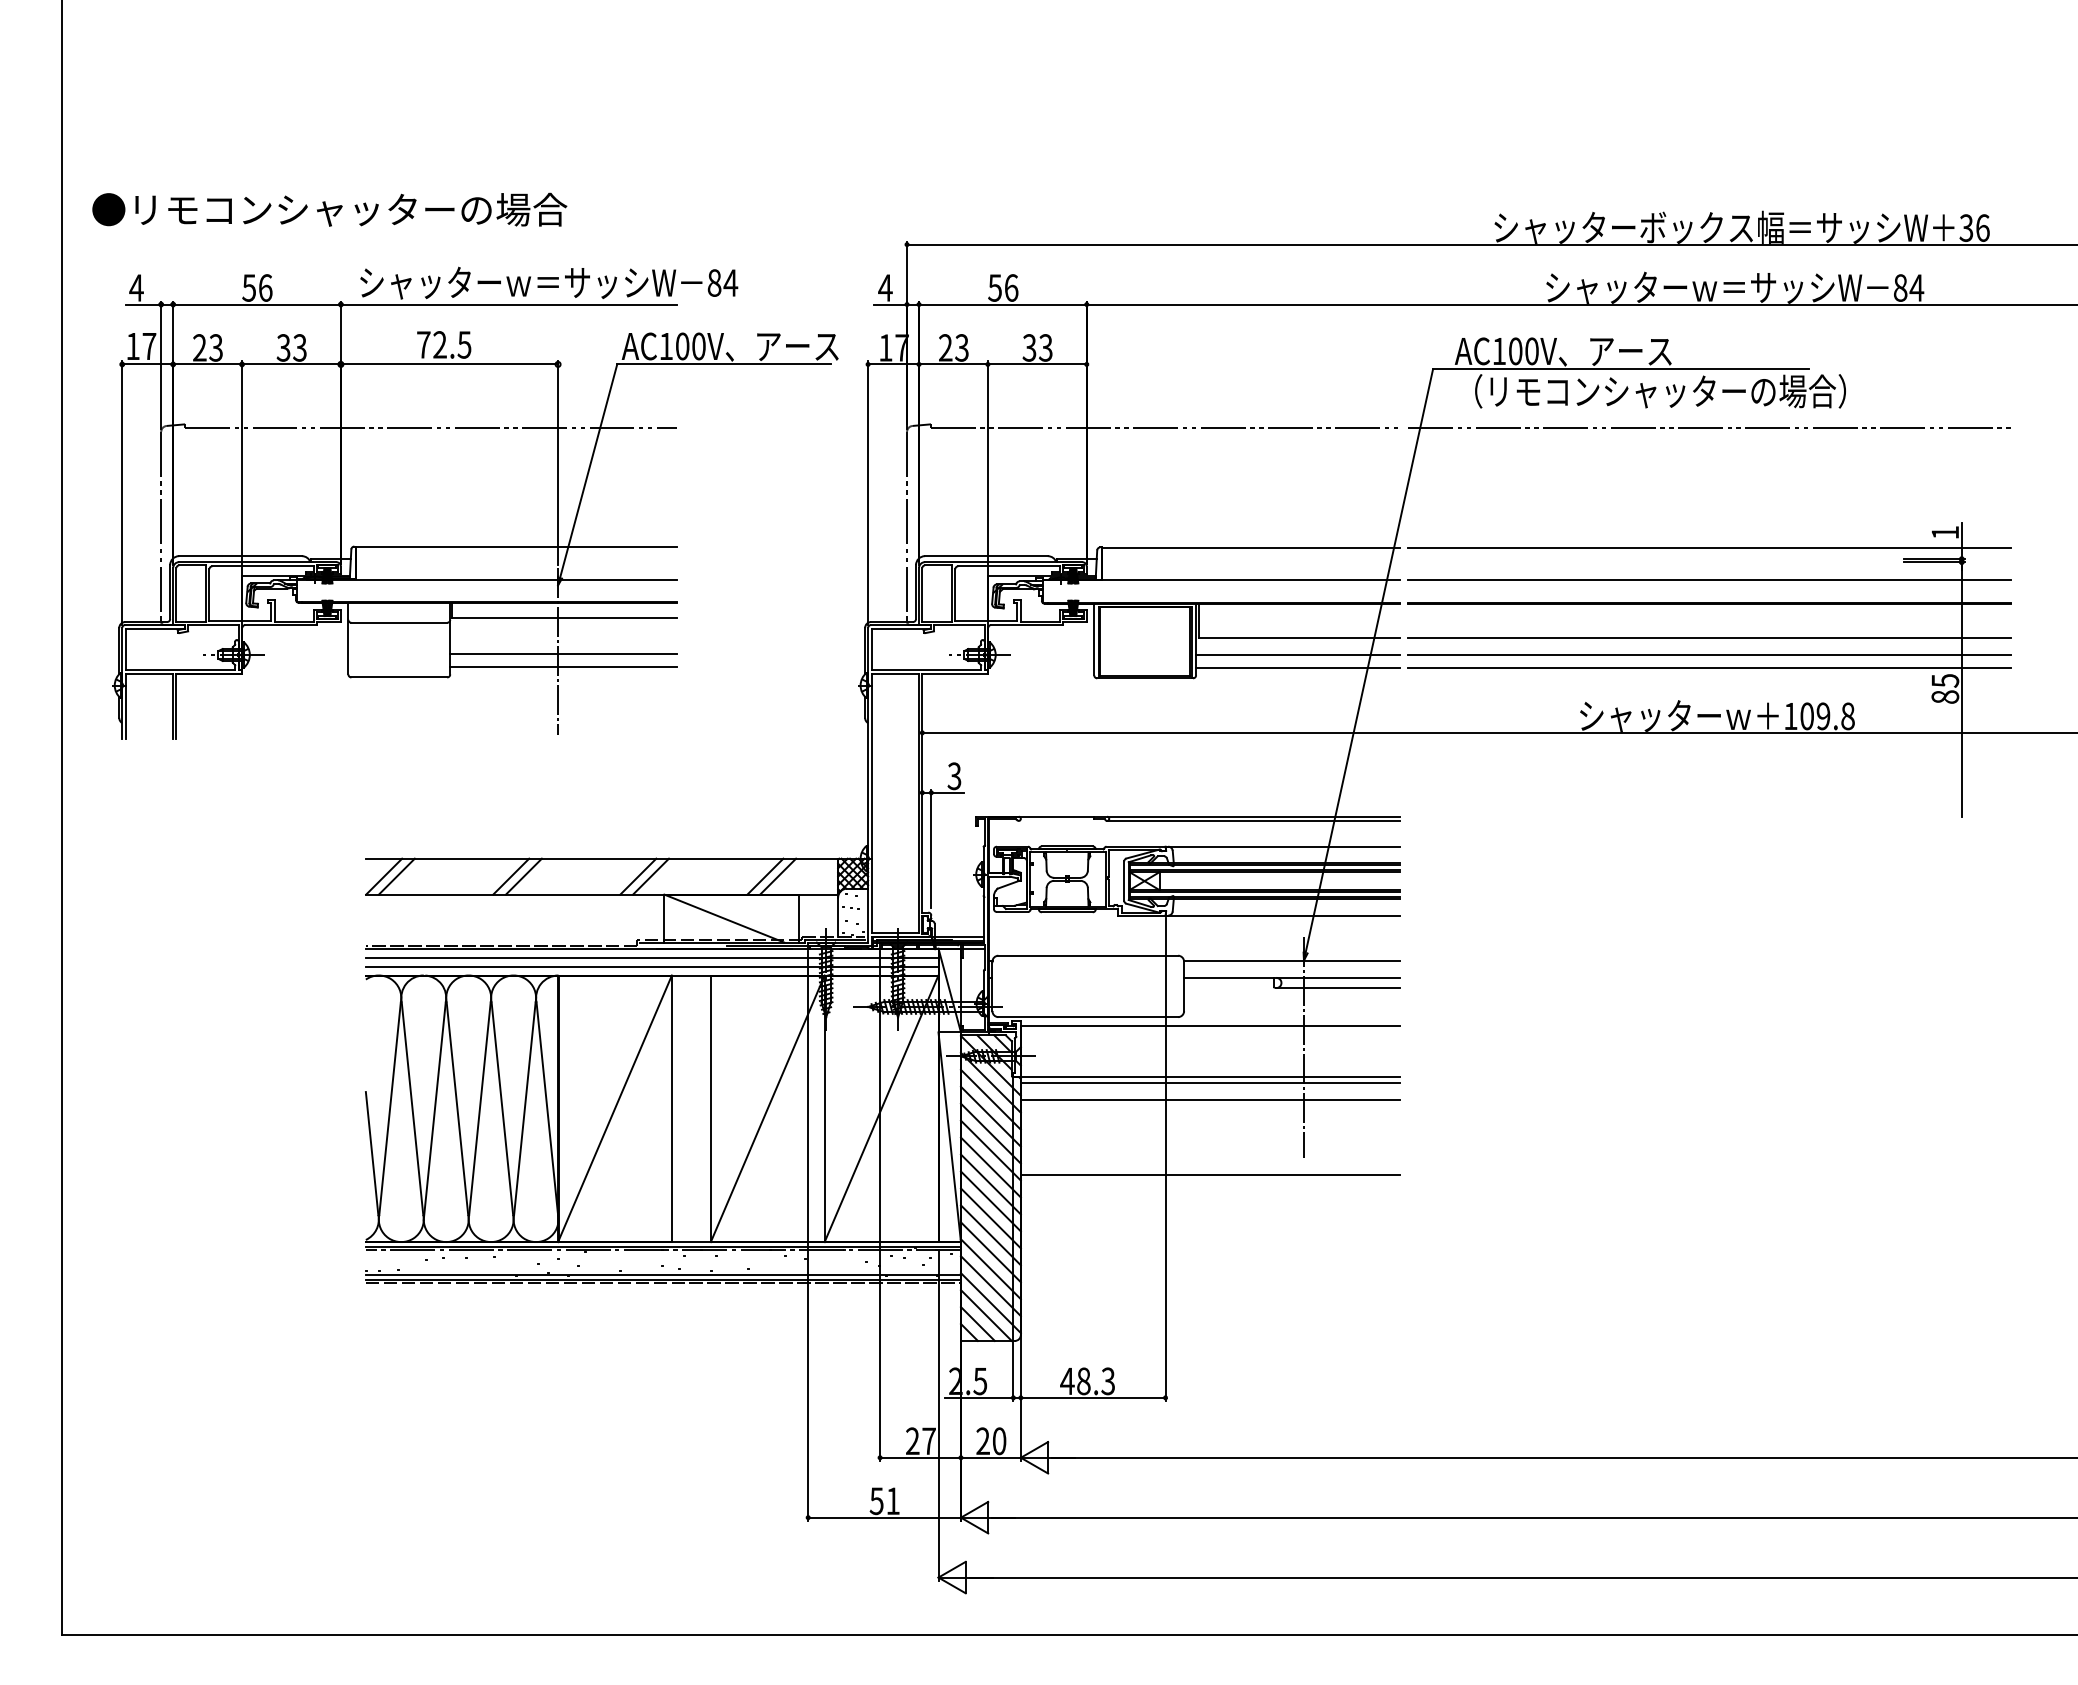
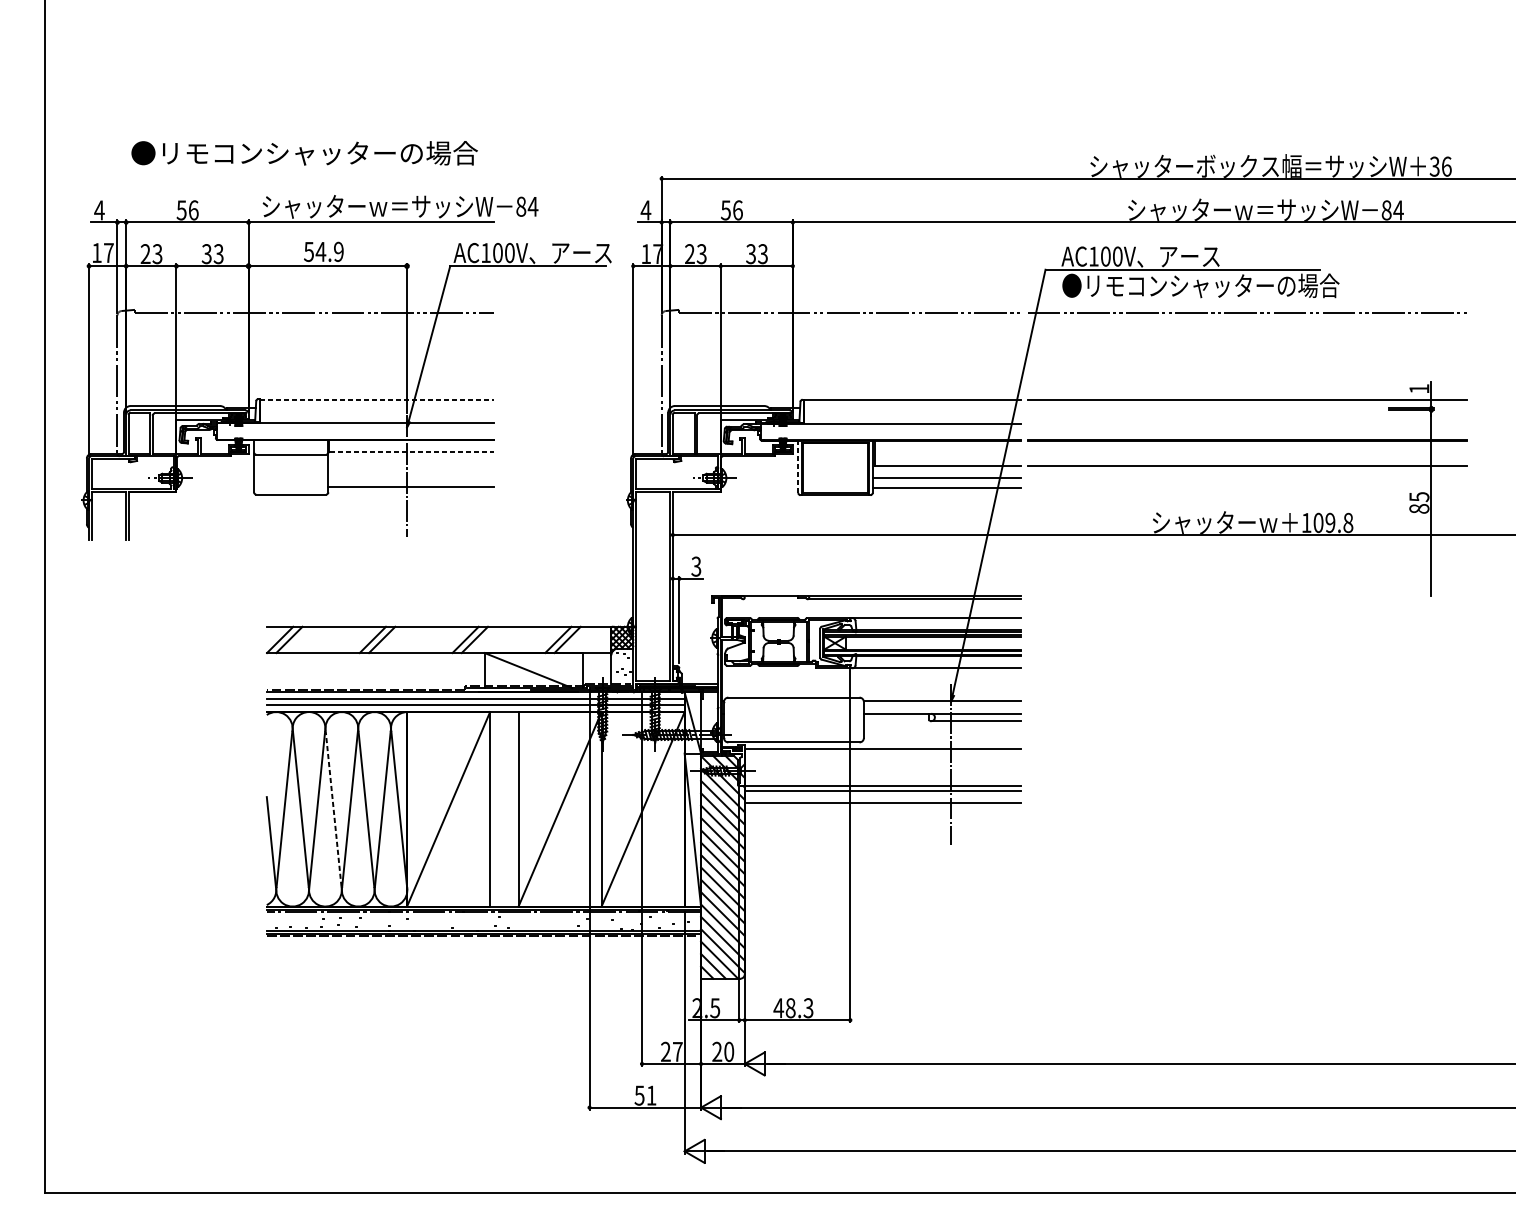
text: (329, 209) -> (304, 153), moved
text: (443, 344) -> (323, 251), 72.5 -> 54.9
text: (1650, 391) -> (1204, 285), （リモコンシャッターの場合） -> ●リモコンシャッターの場合
line: (516, 547) -> (376, 399), solid -> dashed
line: (1709, 580) -> (1247, 423), removed
line: (564, 618) -> (411, 451), solid -> dashed
line: (1094, 639) -> (798, 466), solid -> dashed
line: (563, 653) -> (411, 477), removed
line: (1709, 654) -> (1247, 477), removed
line: (1709, 668) -> (1247, 488), removed
line: (457, 1108) -> (333, 809), solid -> dashed
line: (1209, 1175) -> (882, 857), removed

